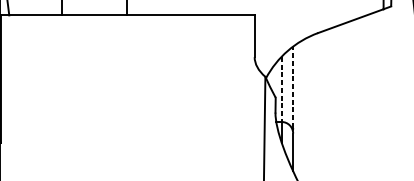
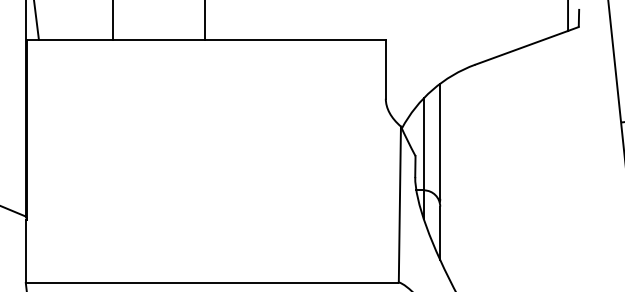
line: (293, 87) -> (440, 141), dashed -> solid
line: (281, 89) -> (423, 144), dashed -> solid

